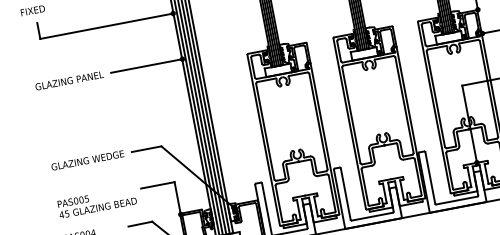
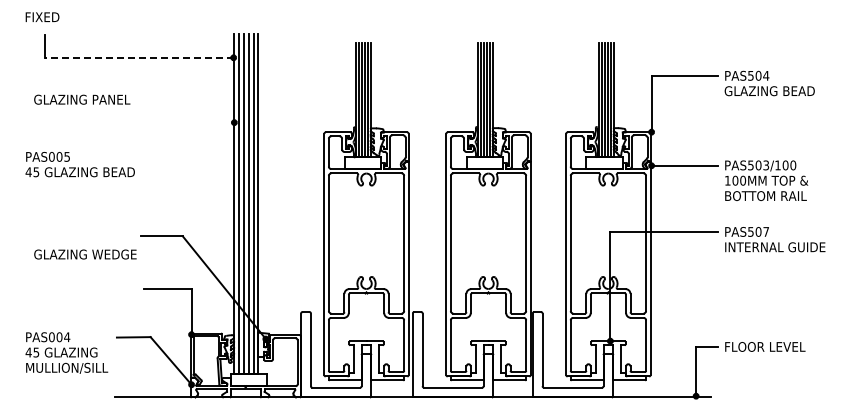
line: (106, 26) -> (138, 57), solid -> dashed
line: (146, 65) -> (183, 122), removed
text: (69, 80) -> (82, 99), moved
text: (87, 160) -> (85, 254), moved
text: (96, 202) -> (79, 164), moved

